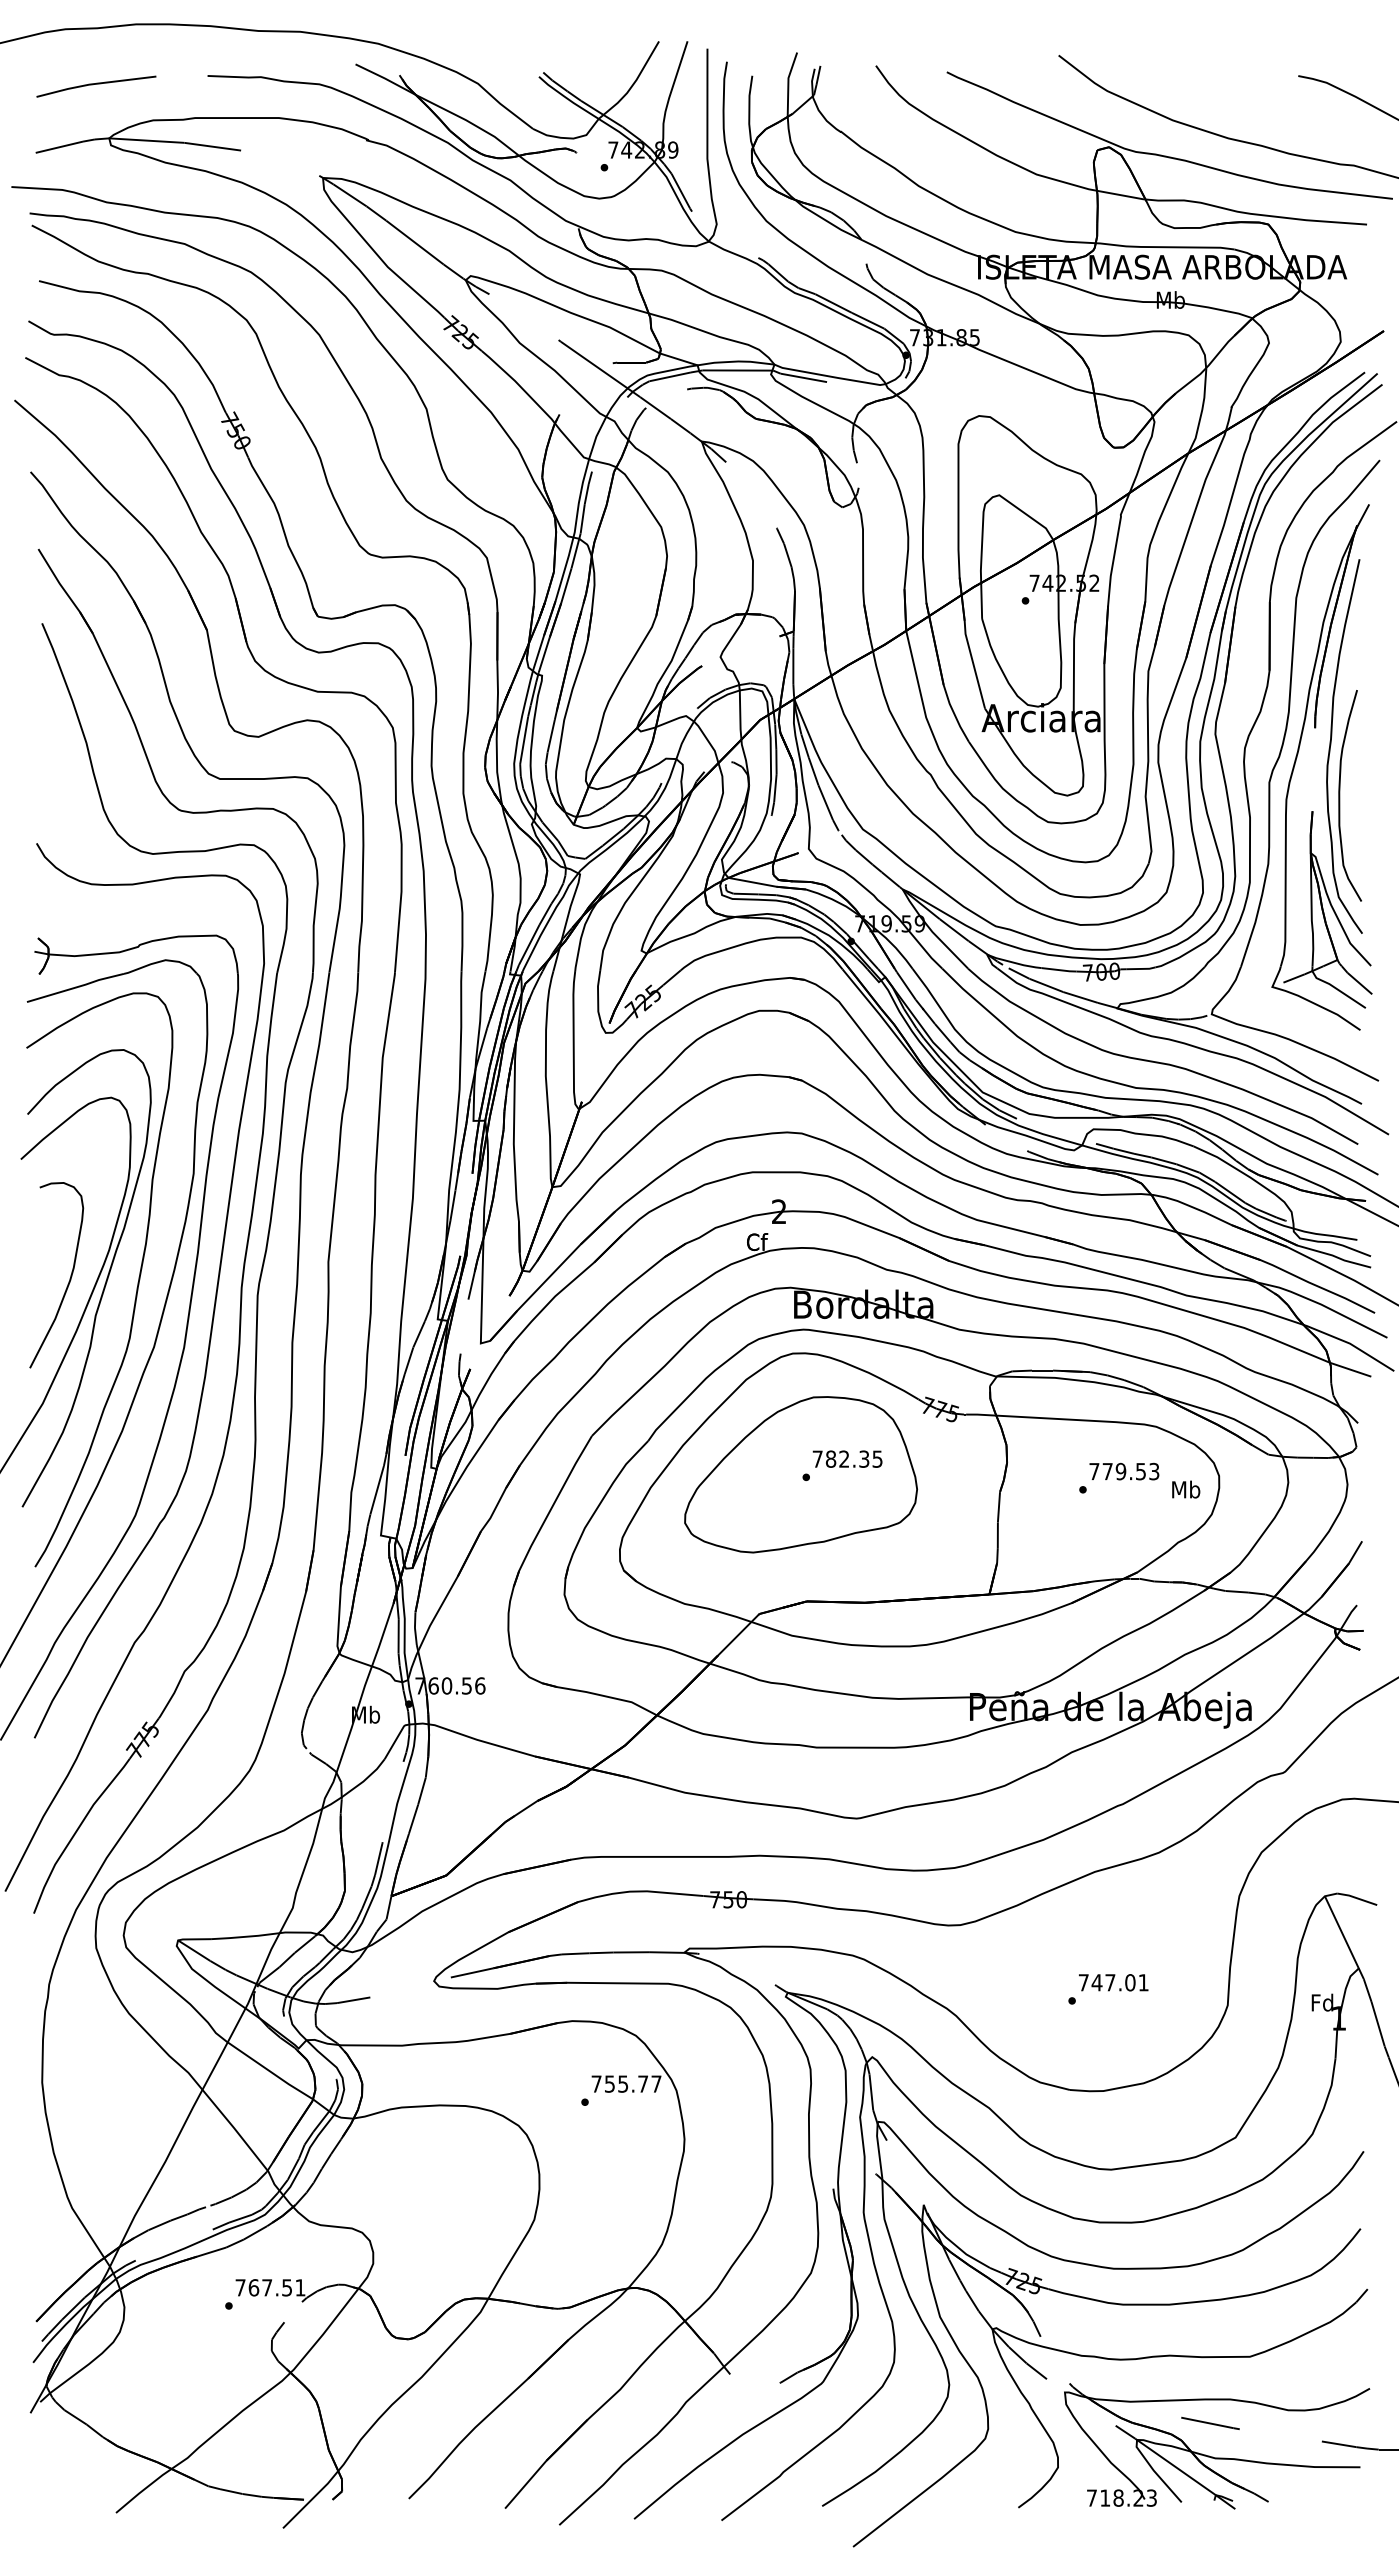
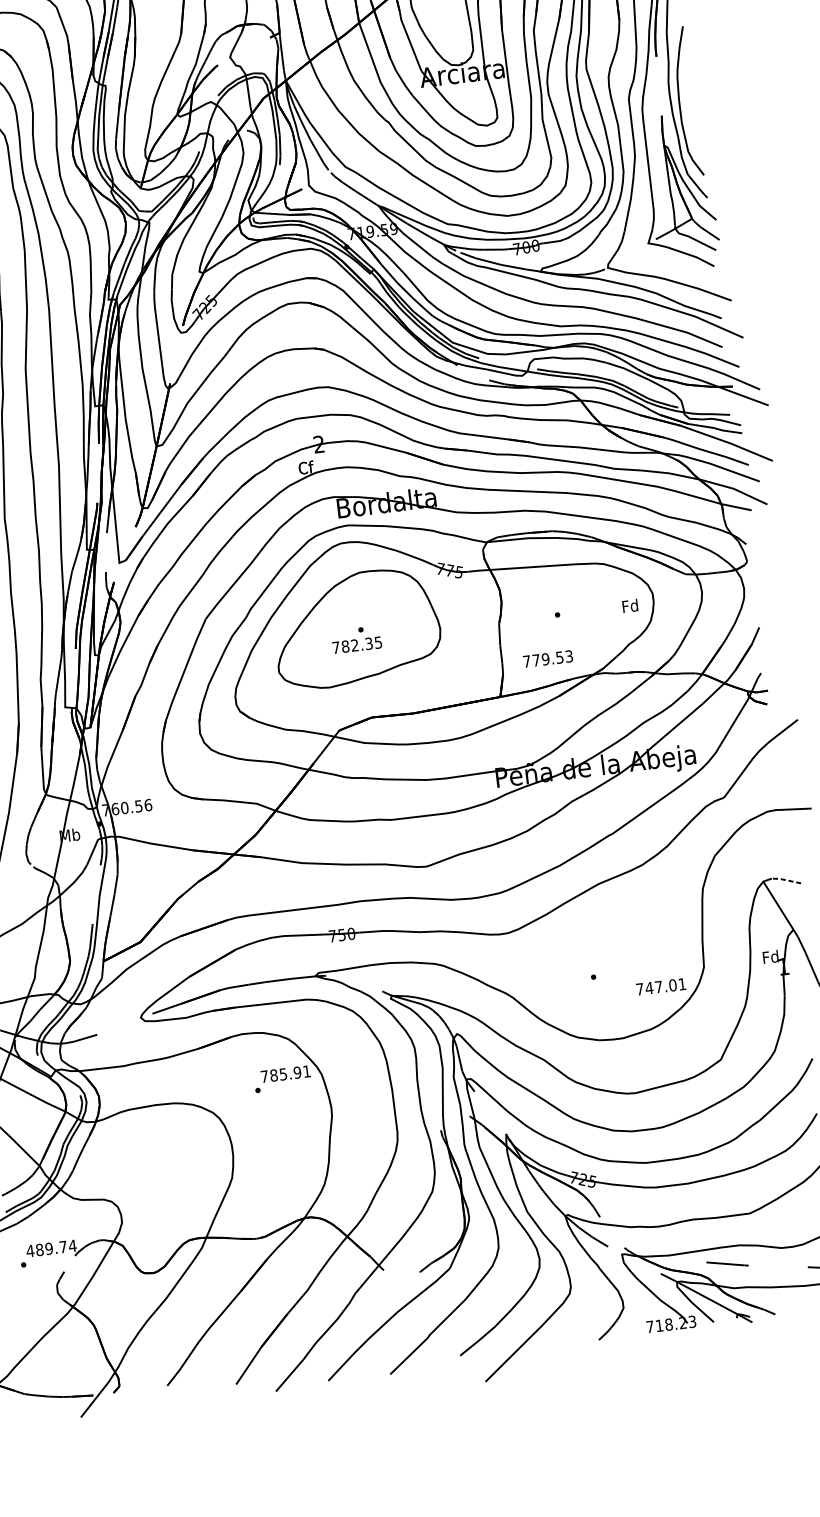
text: (847, 1458) -> (357, 644), moved
text: (1124, 1471) -> (548, 658), moved
text: (1186, 1489) -> (630, 605), Mb -> Fd
line: (1356, 1898) -> (785, 880), solid -> dashed
text: (1113, 1982) -> (661, 986), moved
text: (632, 2083) -> (289, 1073), 755.77 -> 785.91
text: (270, 2287) -> (51, 1248), 767.51 -> 489.74

